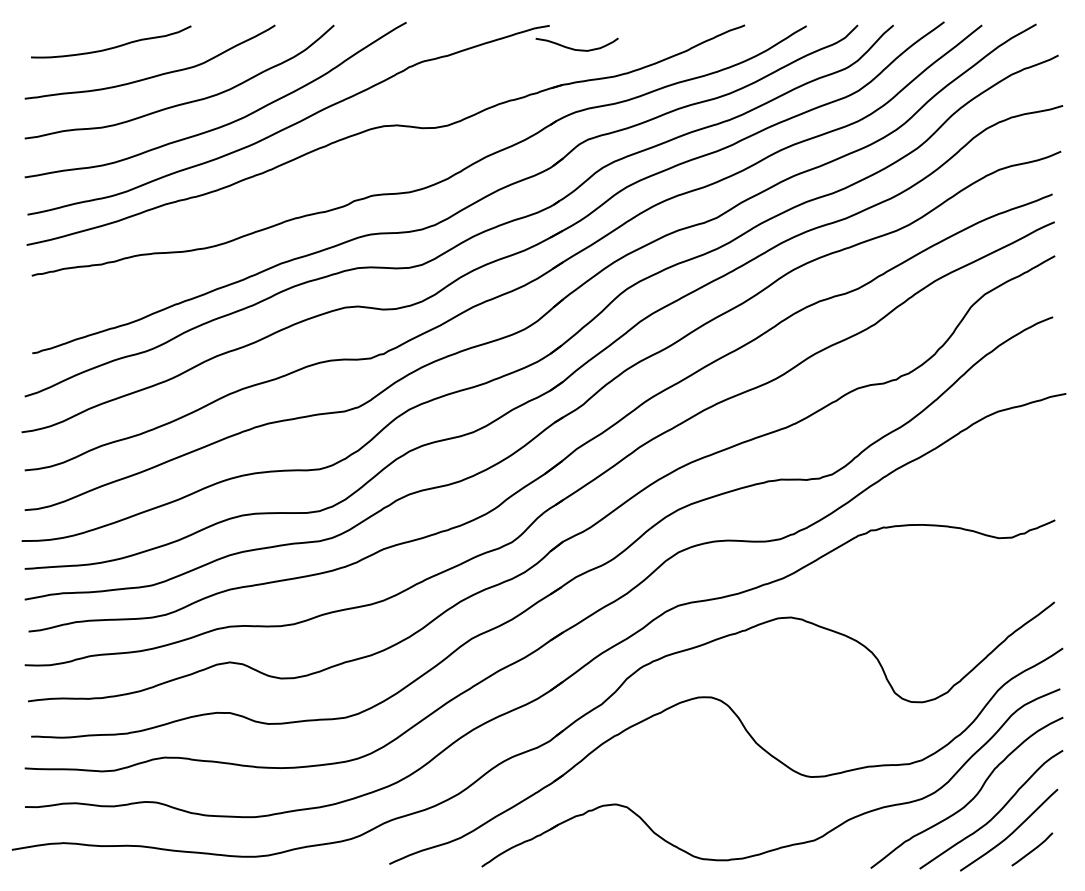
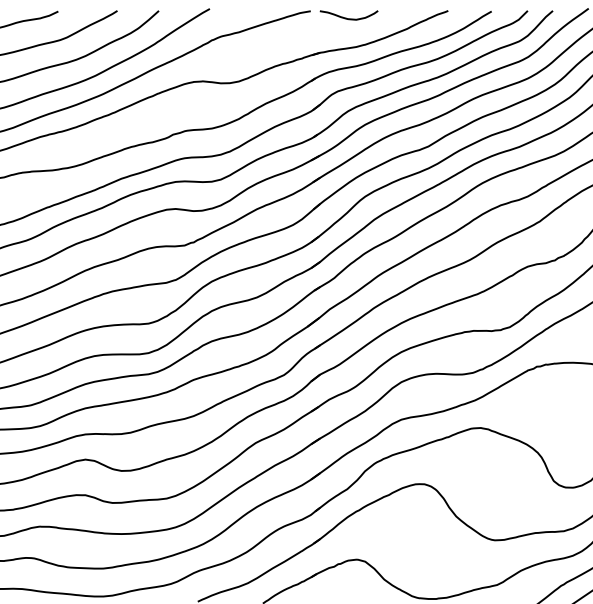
curve: (574, 48) -> (347, 18), moved

